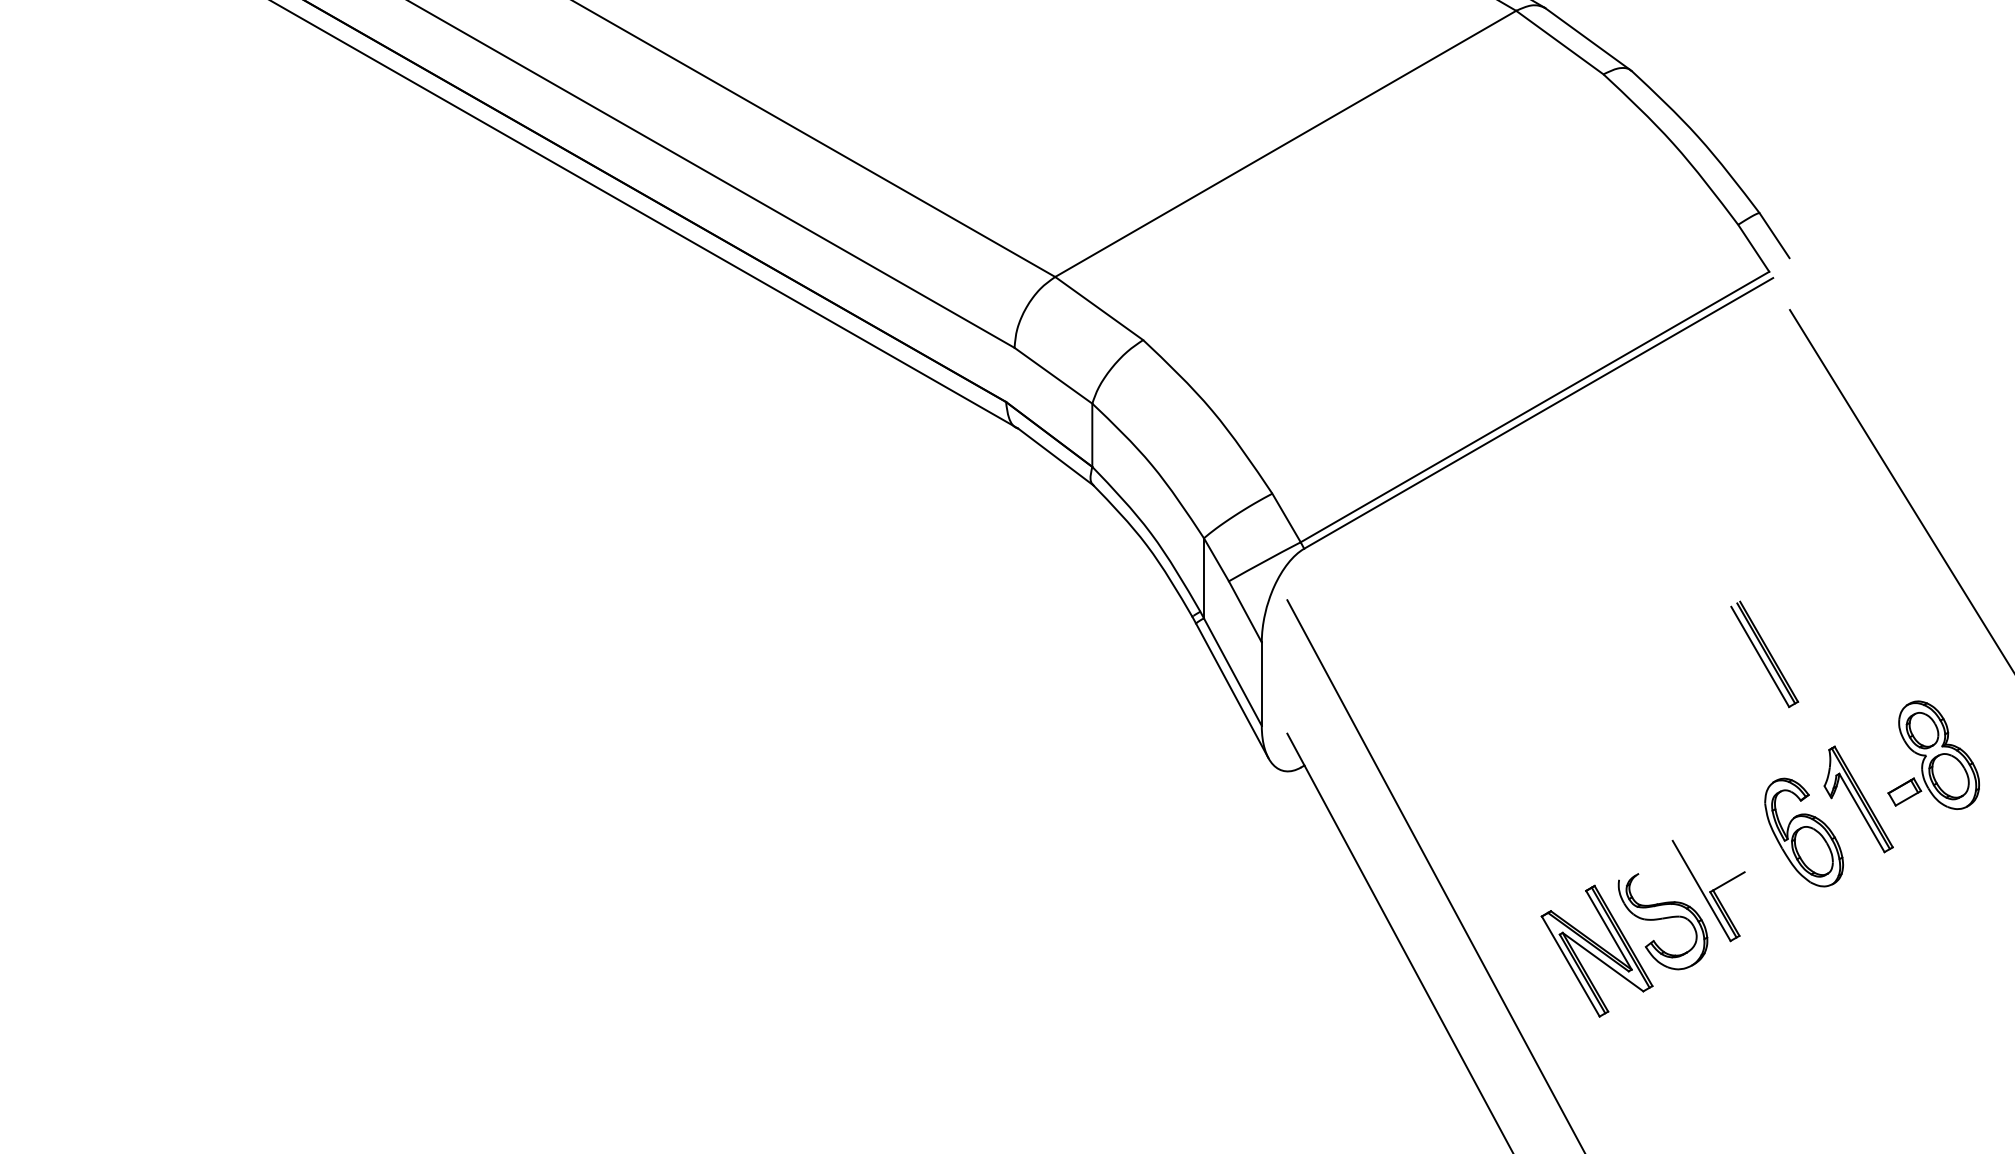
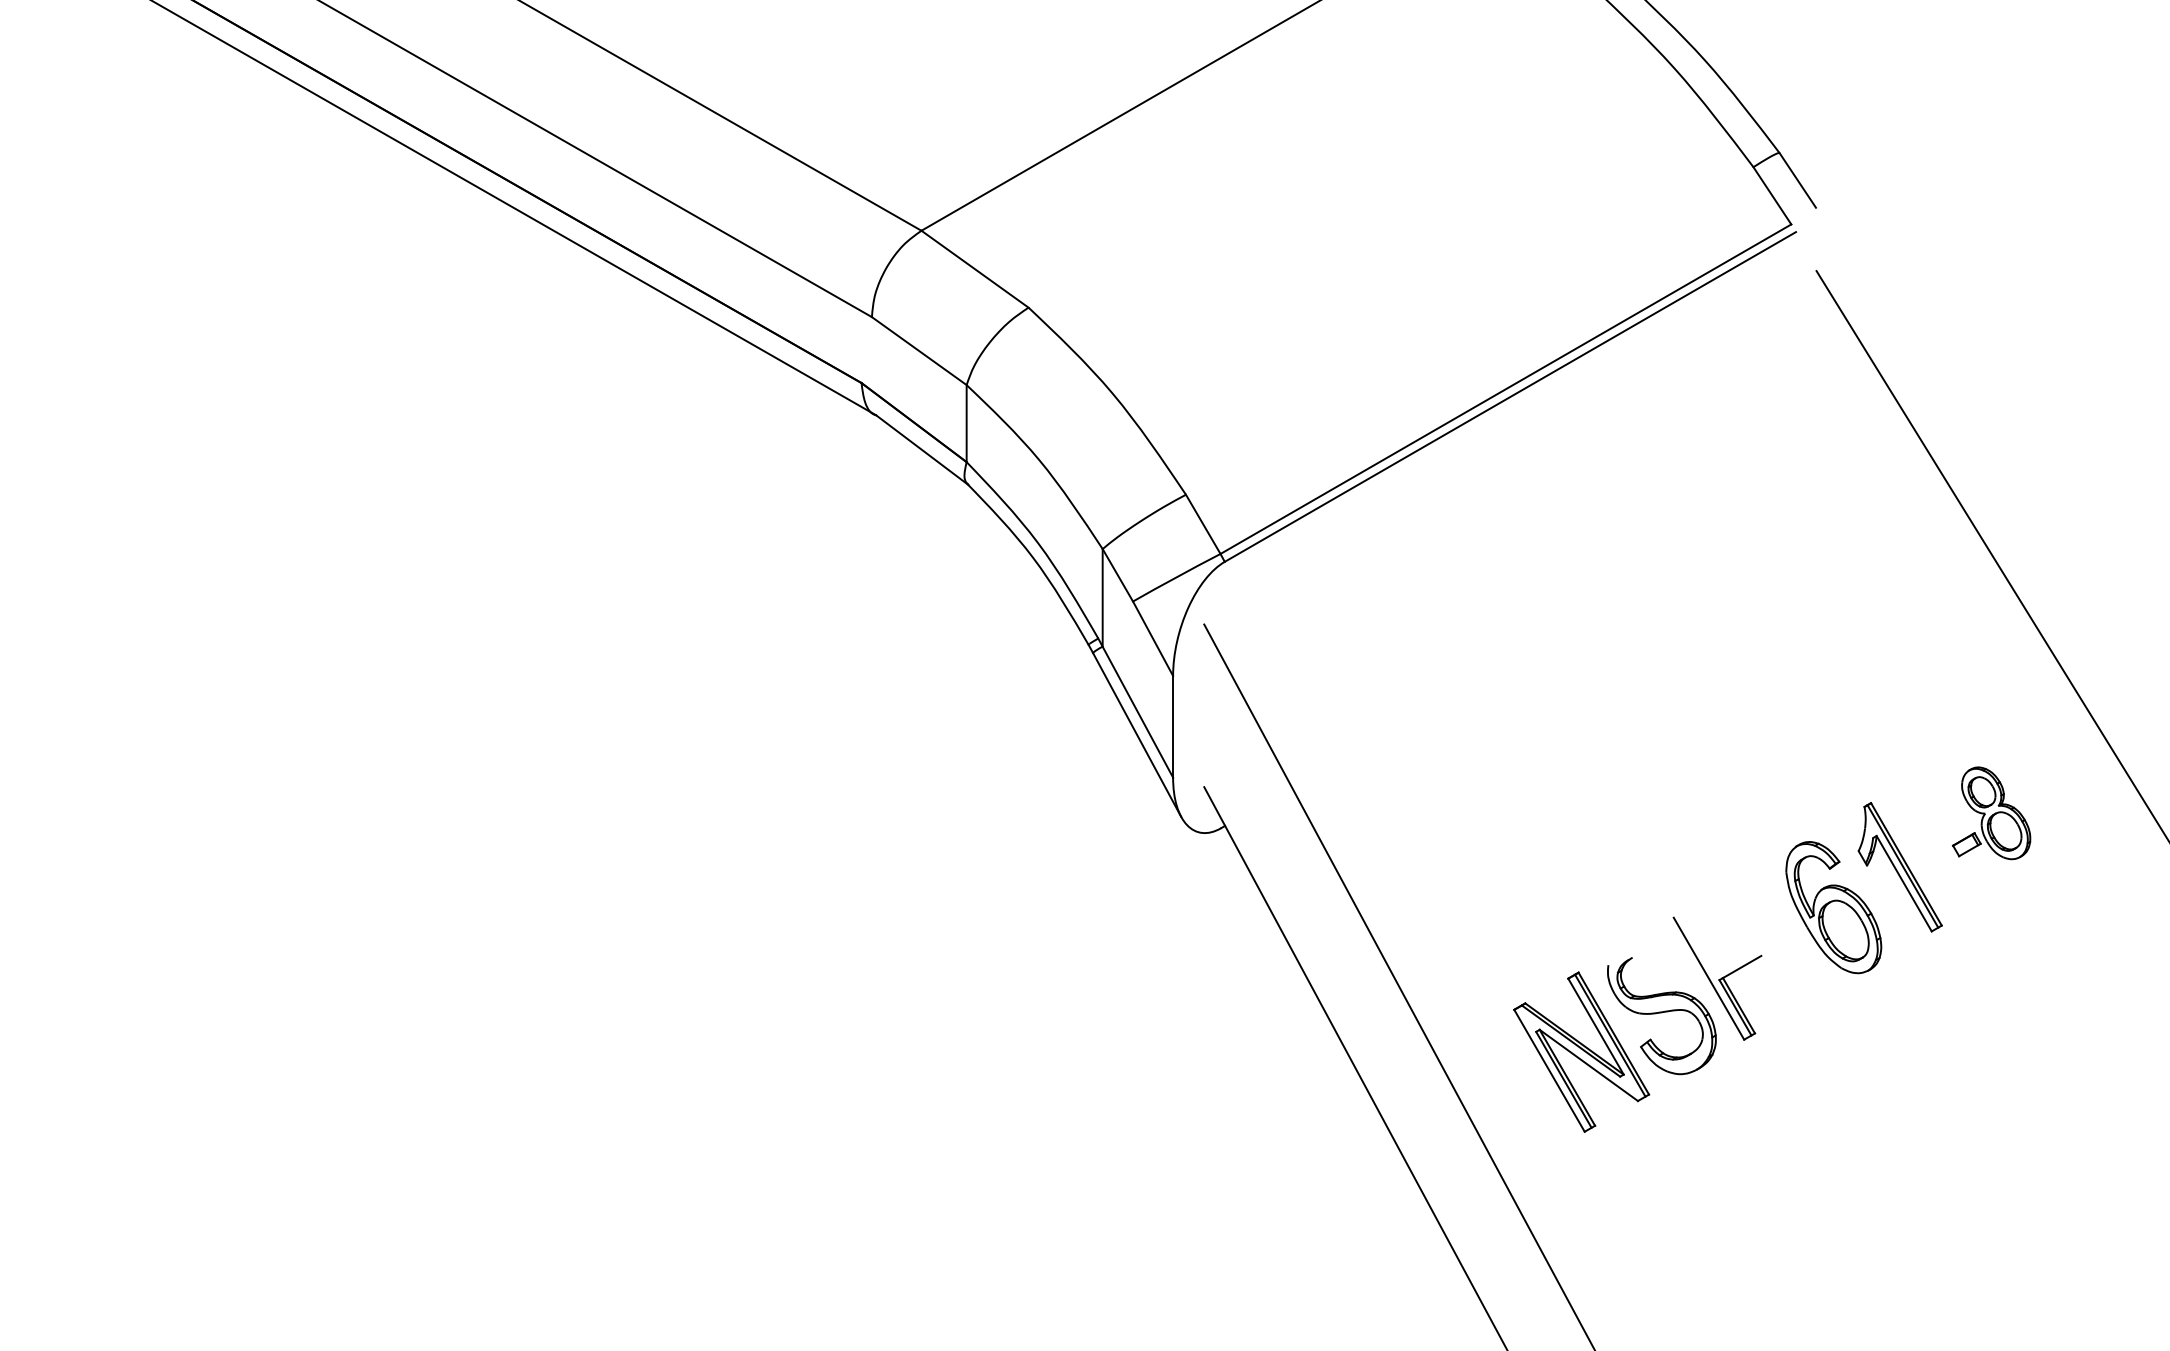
part: (1764, 654) -> (1785, 690), removed
part: (1933, 754) -> (1991, 812), size x0.7

